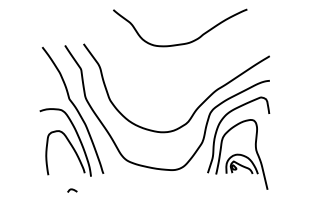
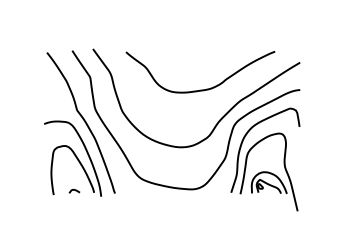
curve: (180, 43) -> (200, 89), moved
curve: (72, 189) -> (74, 190), moved

